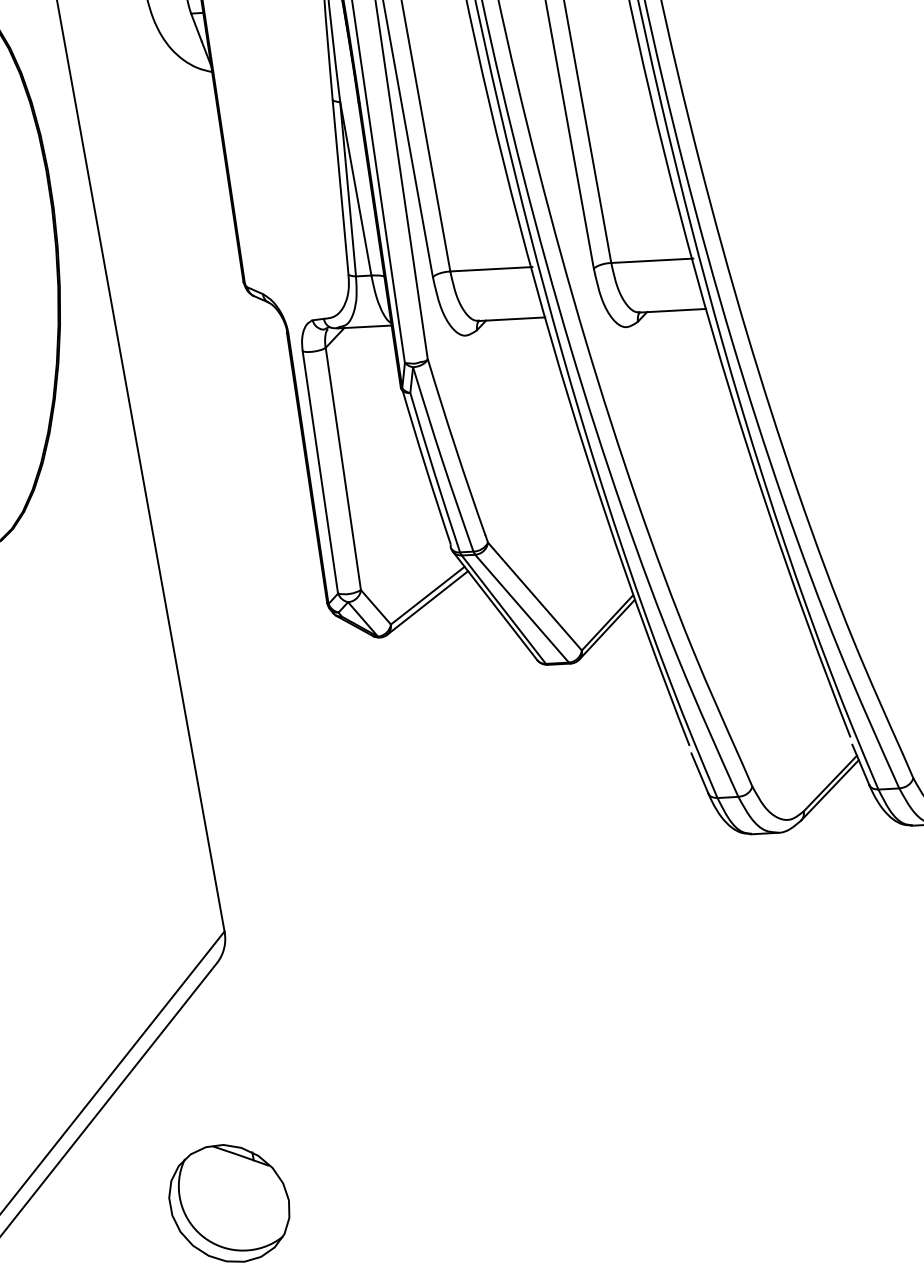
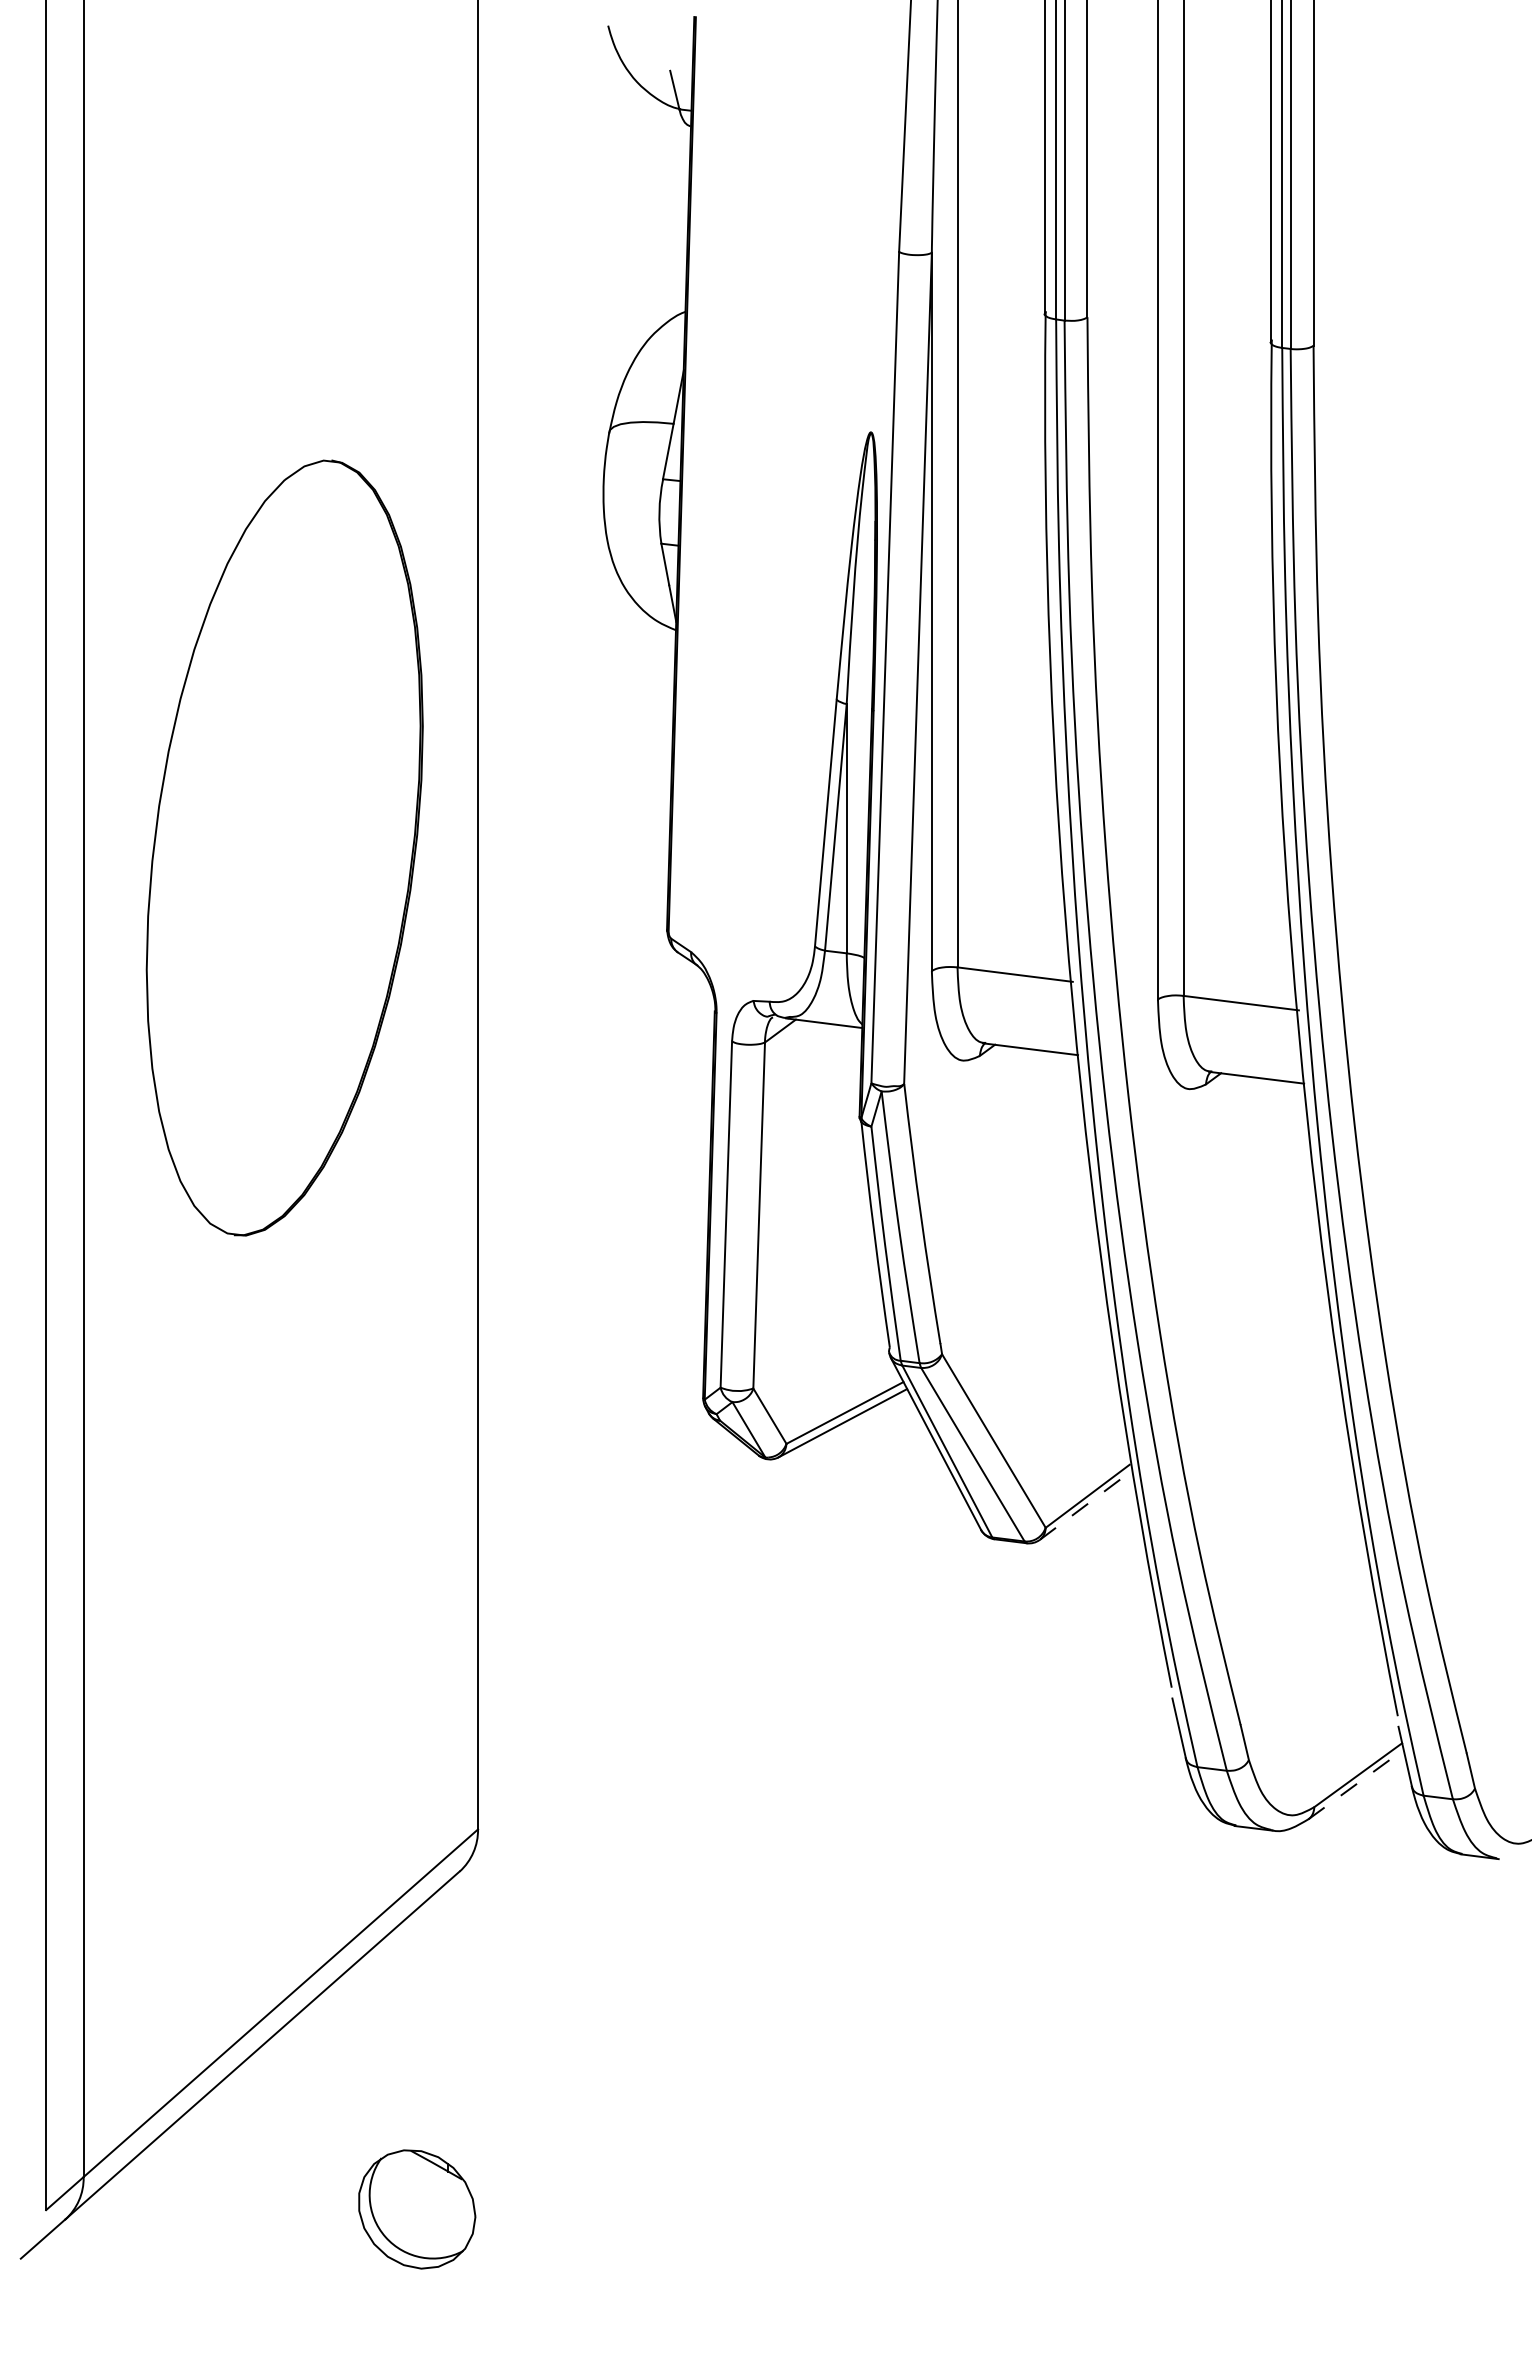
line: (606, 629) -> (1085, 1505), solid -> dashed
line: (829, 790) -> (1355, 1784), solid -> dashed
part: (230, 1203) -> (417, 2209), size x0.7

